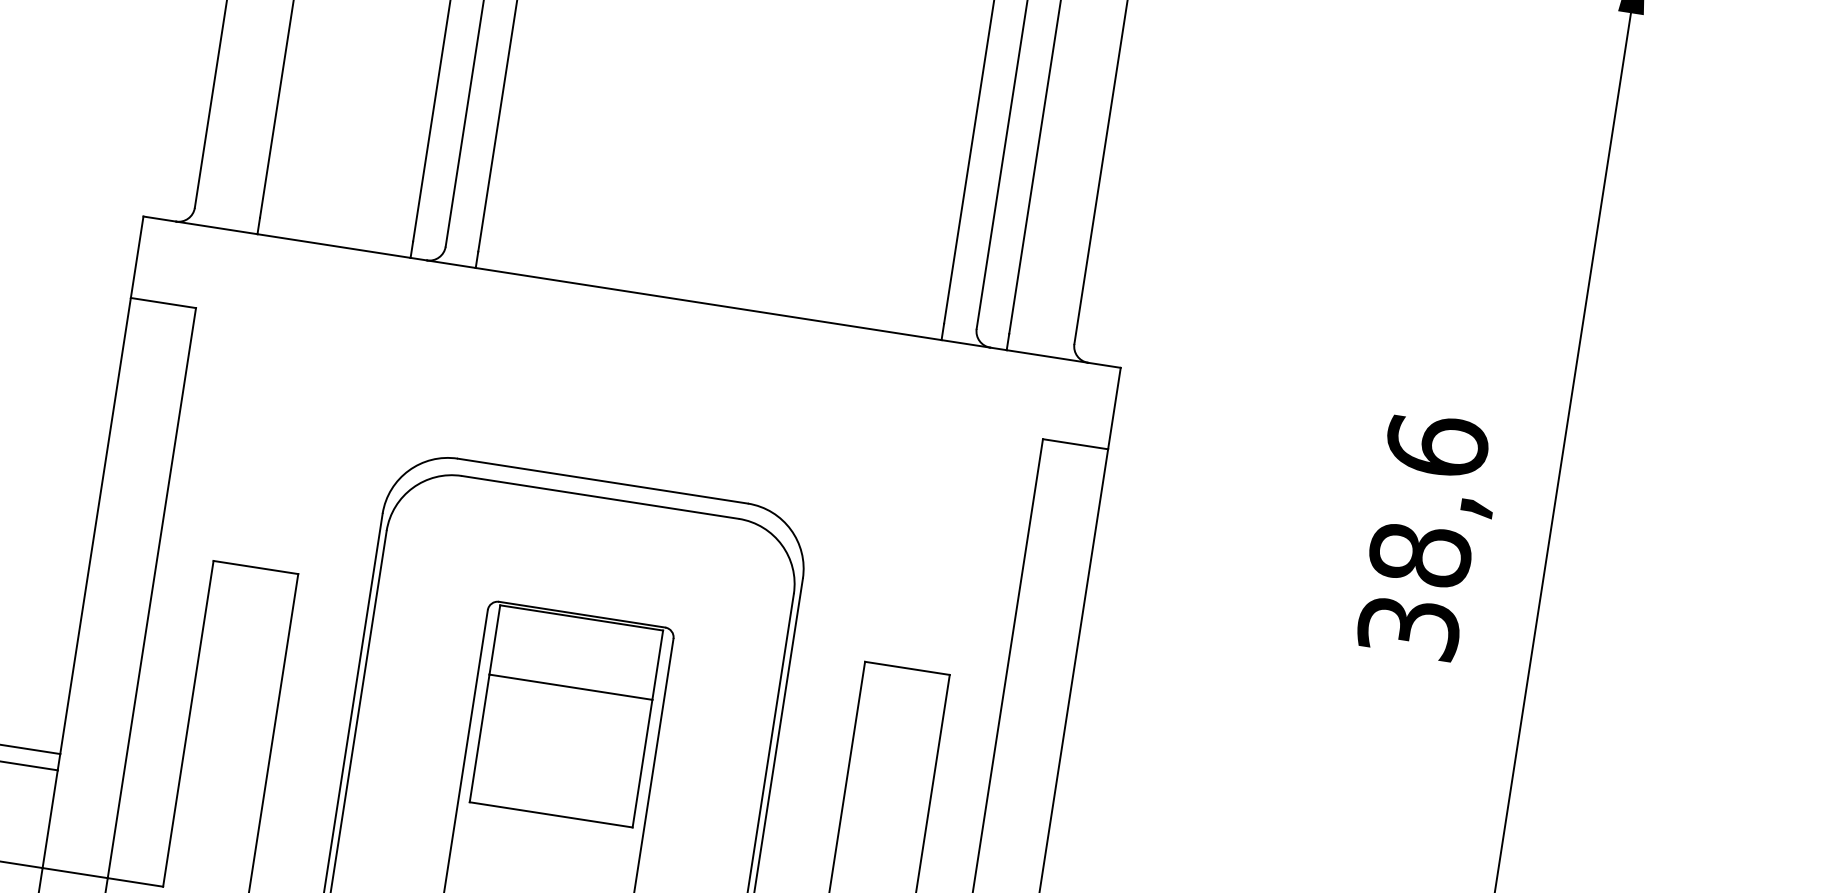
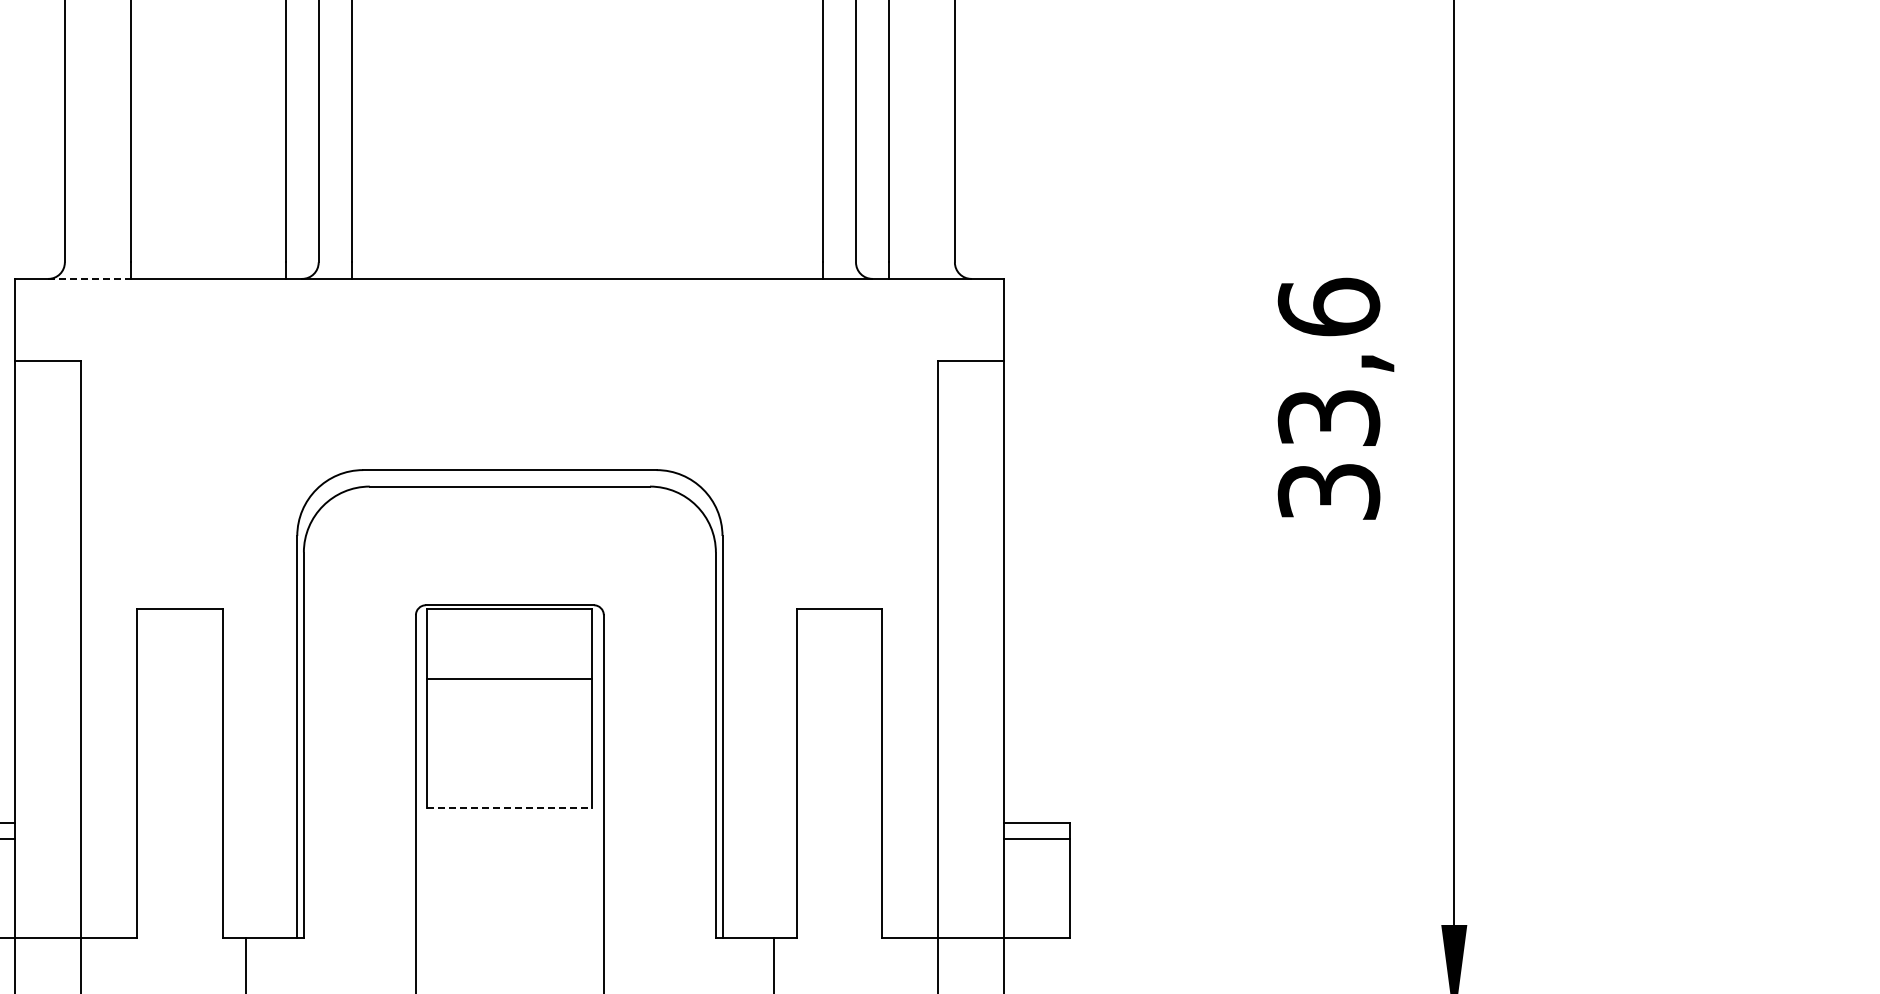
line: (217, 227) -> (90, 278), solid -> dashed
text: (1419, 554) -> (1328, 417), 38,6 -> 33,6
line: (551, 814) -> (510, 807), solid -> dashed

